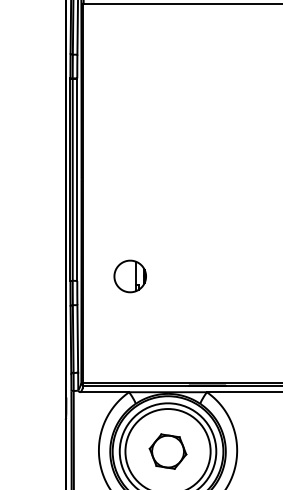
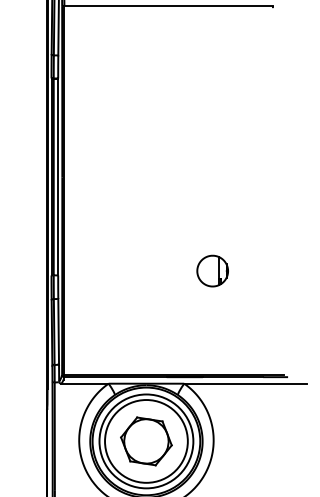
part: (130, 275) -> (212, 270), moved
part: (168, 451) -> (146, 441), size x1.43

